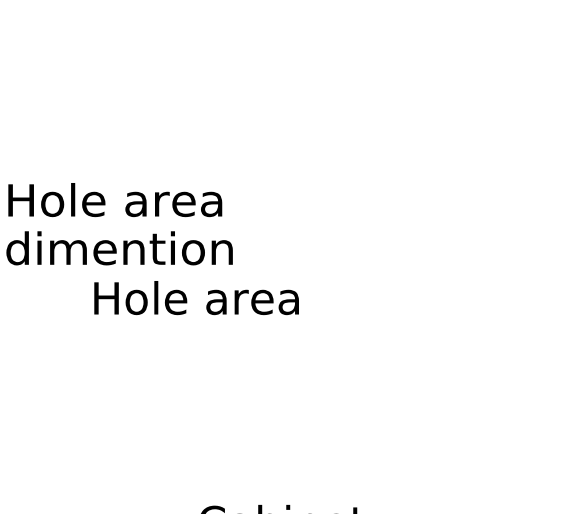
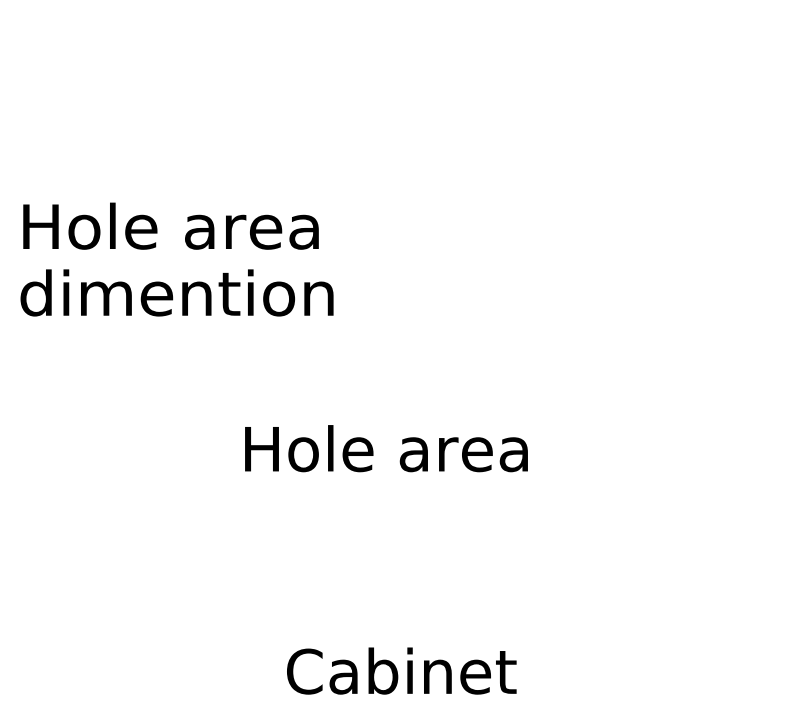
text: (196, 297) -> (386, 448), moved

